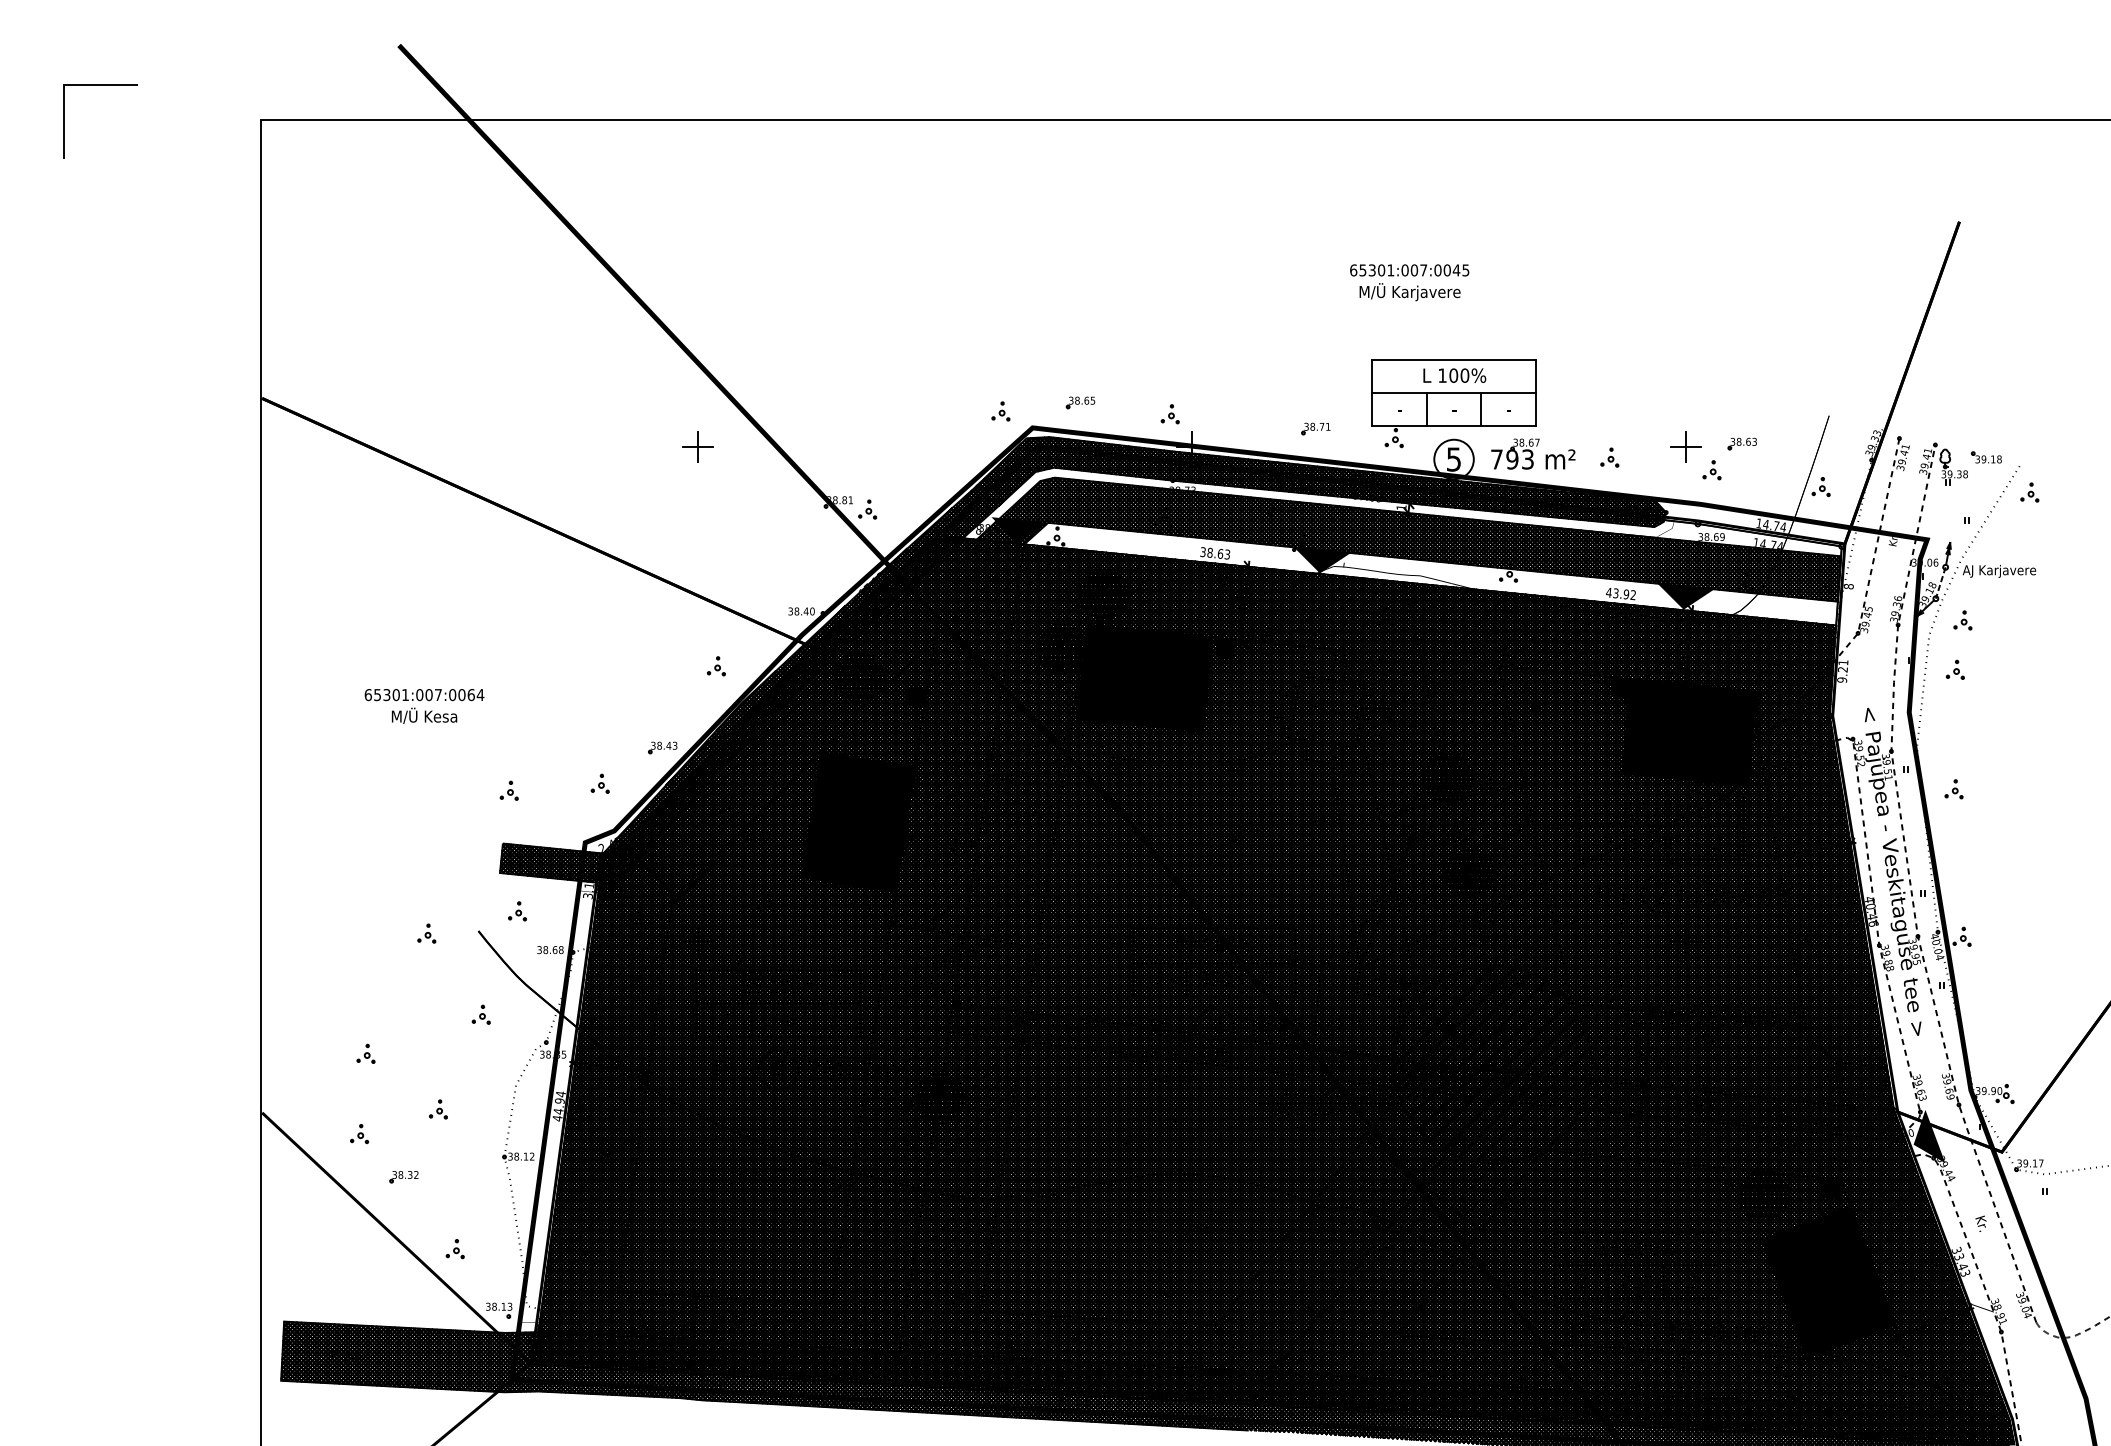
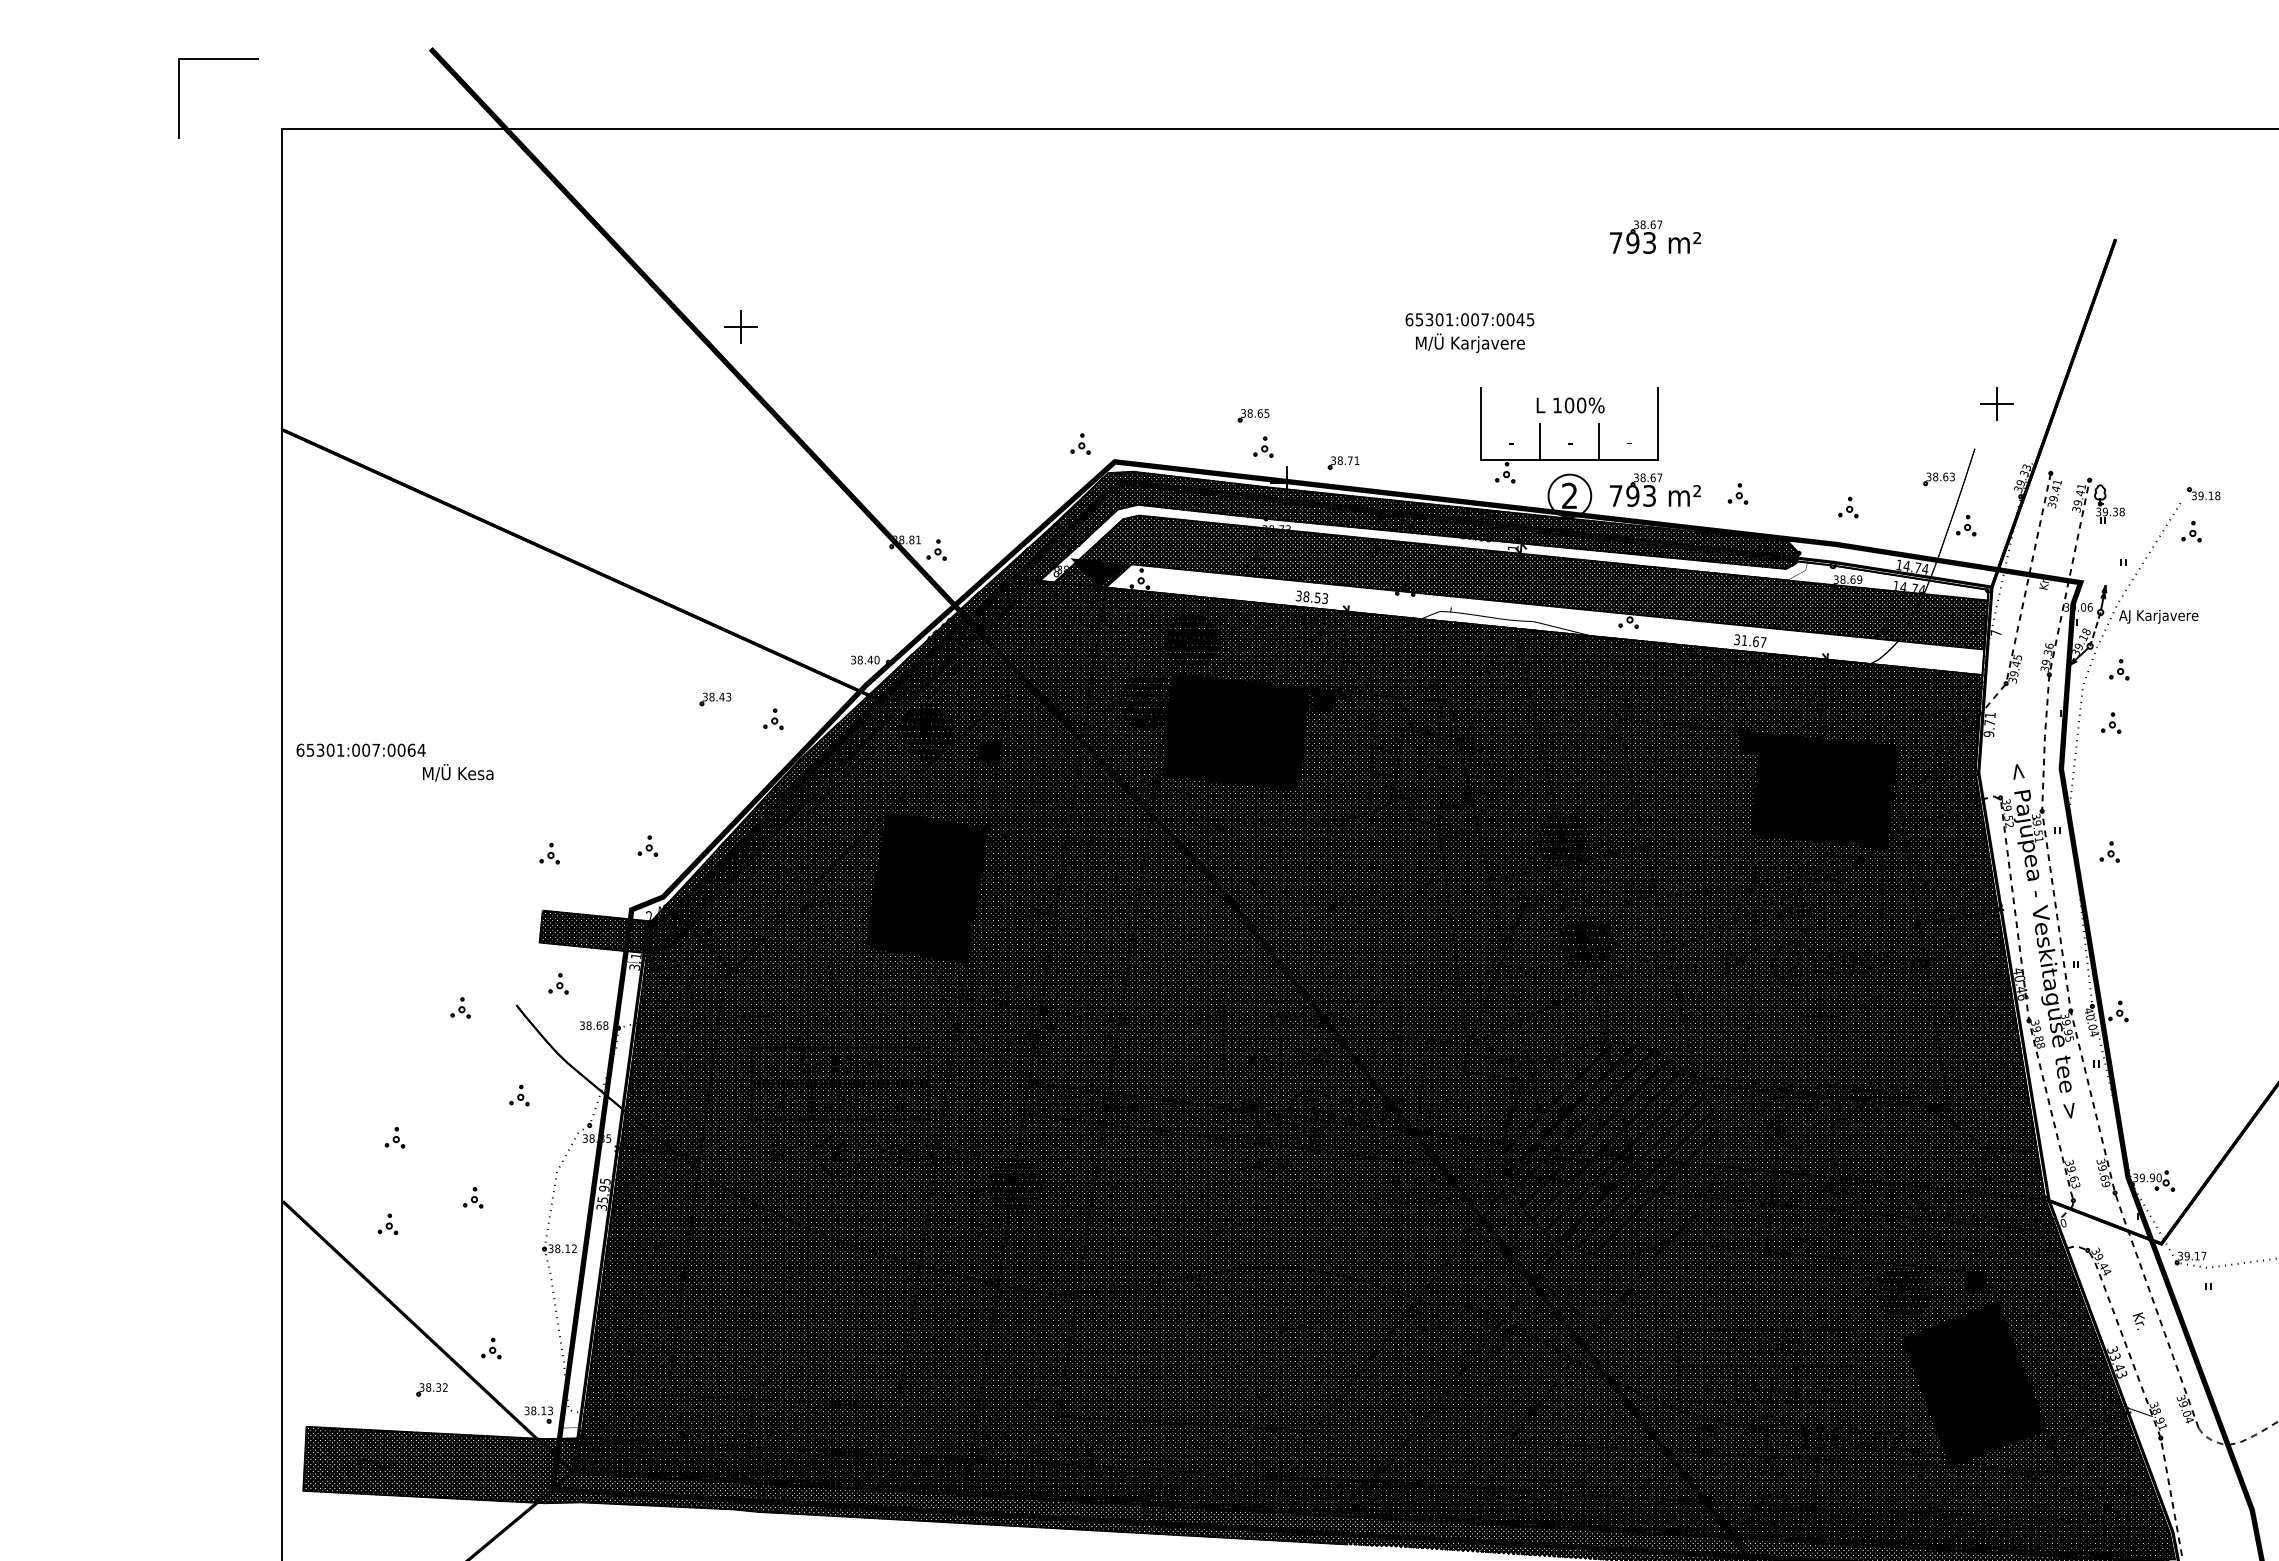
line: (99, 85) -> (218, 59), moved
part: (1533, 219) -> (1655, 236), added
text: (1409, 283) -> (1469, 333), moved
line: (1453, 359) -> (1569, 388), removed
line: (1453, 393) -> (1569, 424), removed
part: (1080, 402) -> (1253, 415), moved
part: (1315, 428) -> (1343, 462), moved
part: (1741, 444) -> (1938, 479), moved
part: (697, 447) -> (740, 326), moved
part: (1685, 447) -> (1996, 403), moved
part: (1986, 457) -> (2203, 493), moved
text: (1453, 459) -> (1569, 495), 5 -> 2
text: (1220, 553) -> (1317, 597), 38.63 -> 38.53
fill: (1322, 560) -> (1427, 604), removed
text: (1848, 586) -> (1995, 633), 8 -> 7
text: (1620, 593) -> (1749, 640), 43.92 -> 31.67
fill: (1685, 597) -> (1819, 644), removed
text: (1842, 670) -> (1989, 723), 9.21 -> 9.71
text: (423, 694) -> (360, 749), moved
part: (662, 748) -> (715, 699), moved
text: (559, 1106) -> (603, 1194), 44.94 -> 35.95
fill: (1929, 1136) -> (2083, 1226), removed
part: (403, 1176) -> (431, 1389), moved

